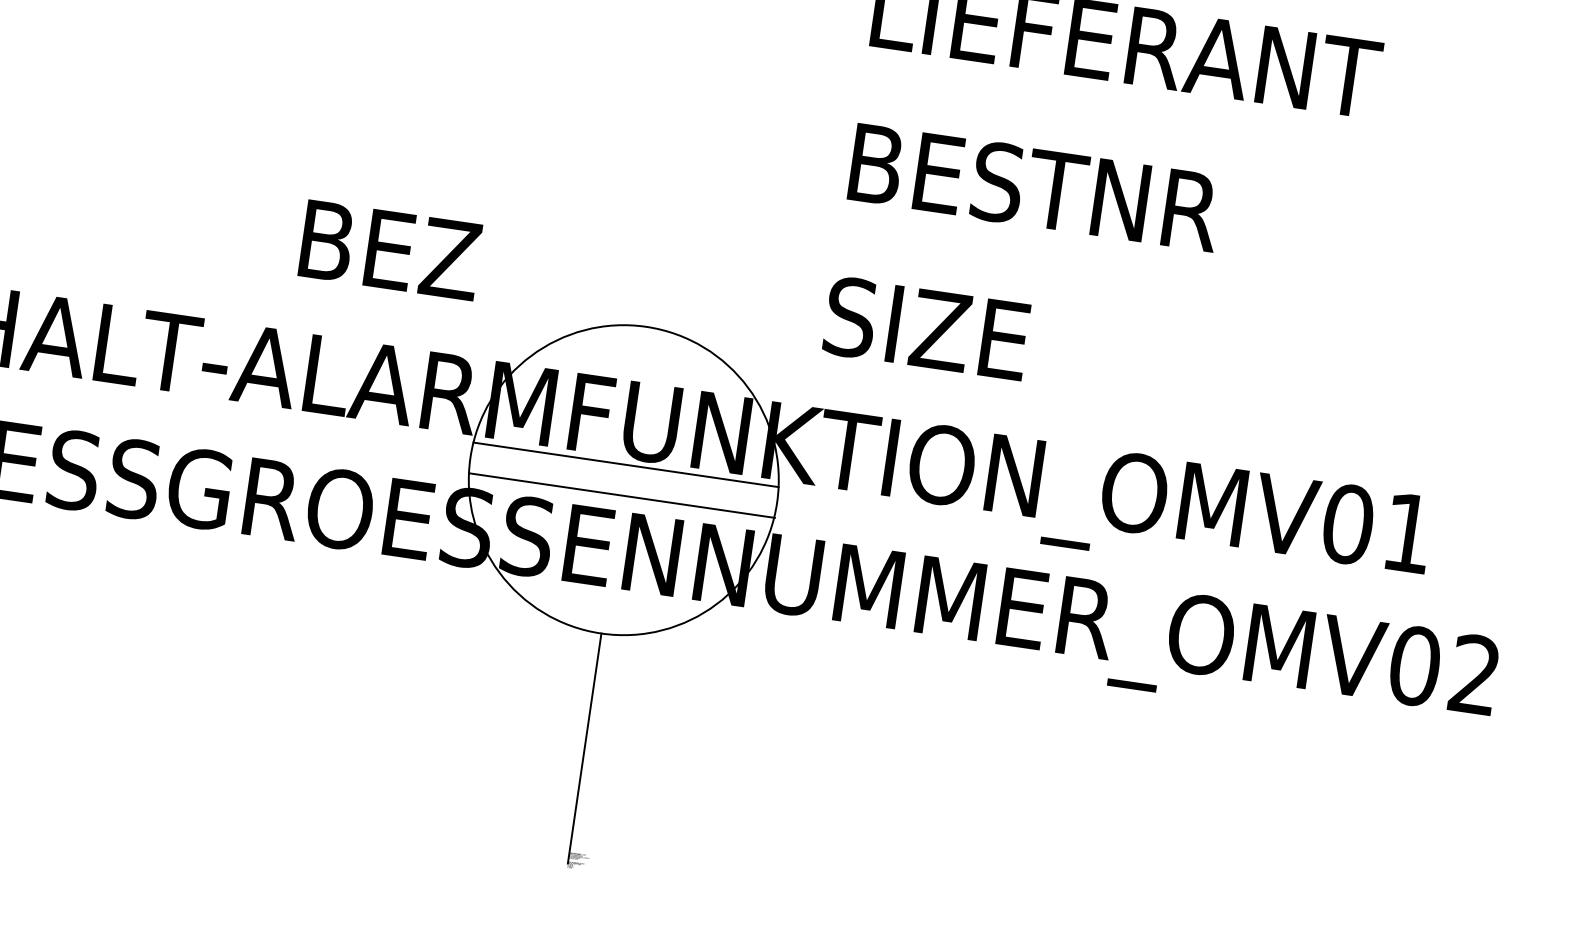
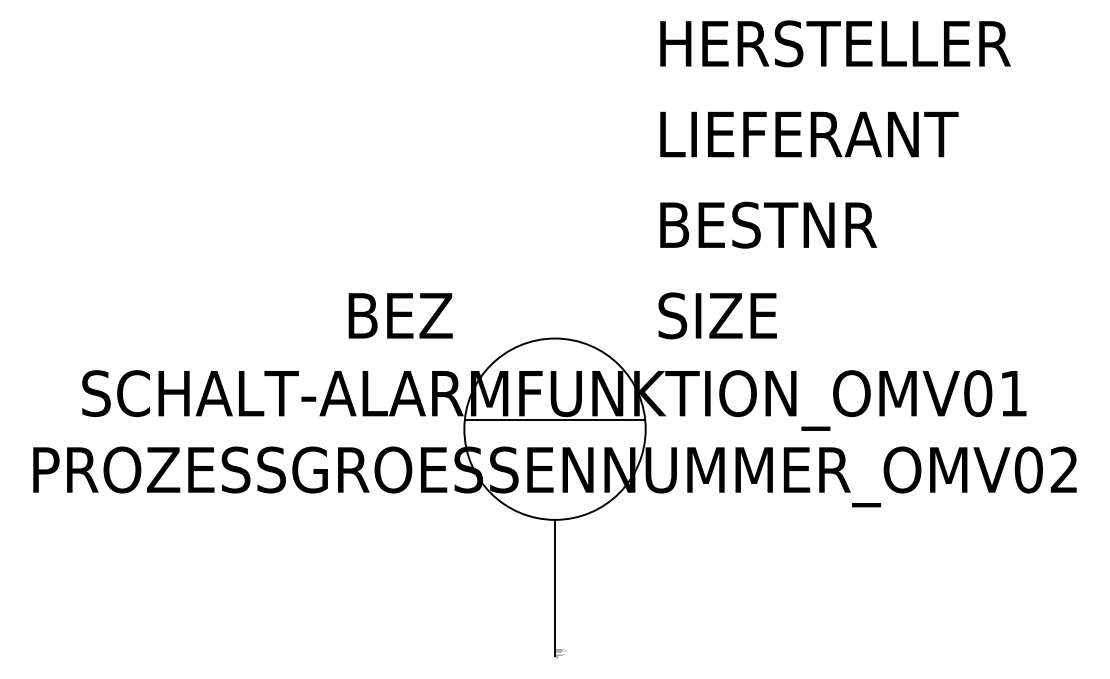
line: (620, 495) -> (554, 438), removed

